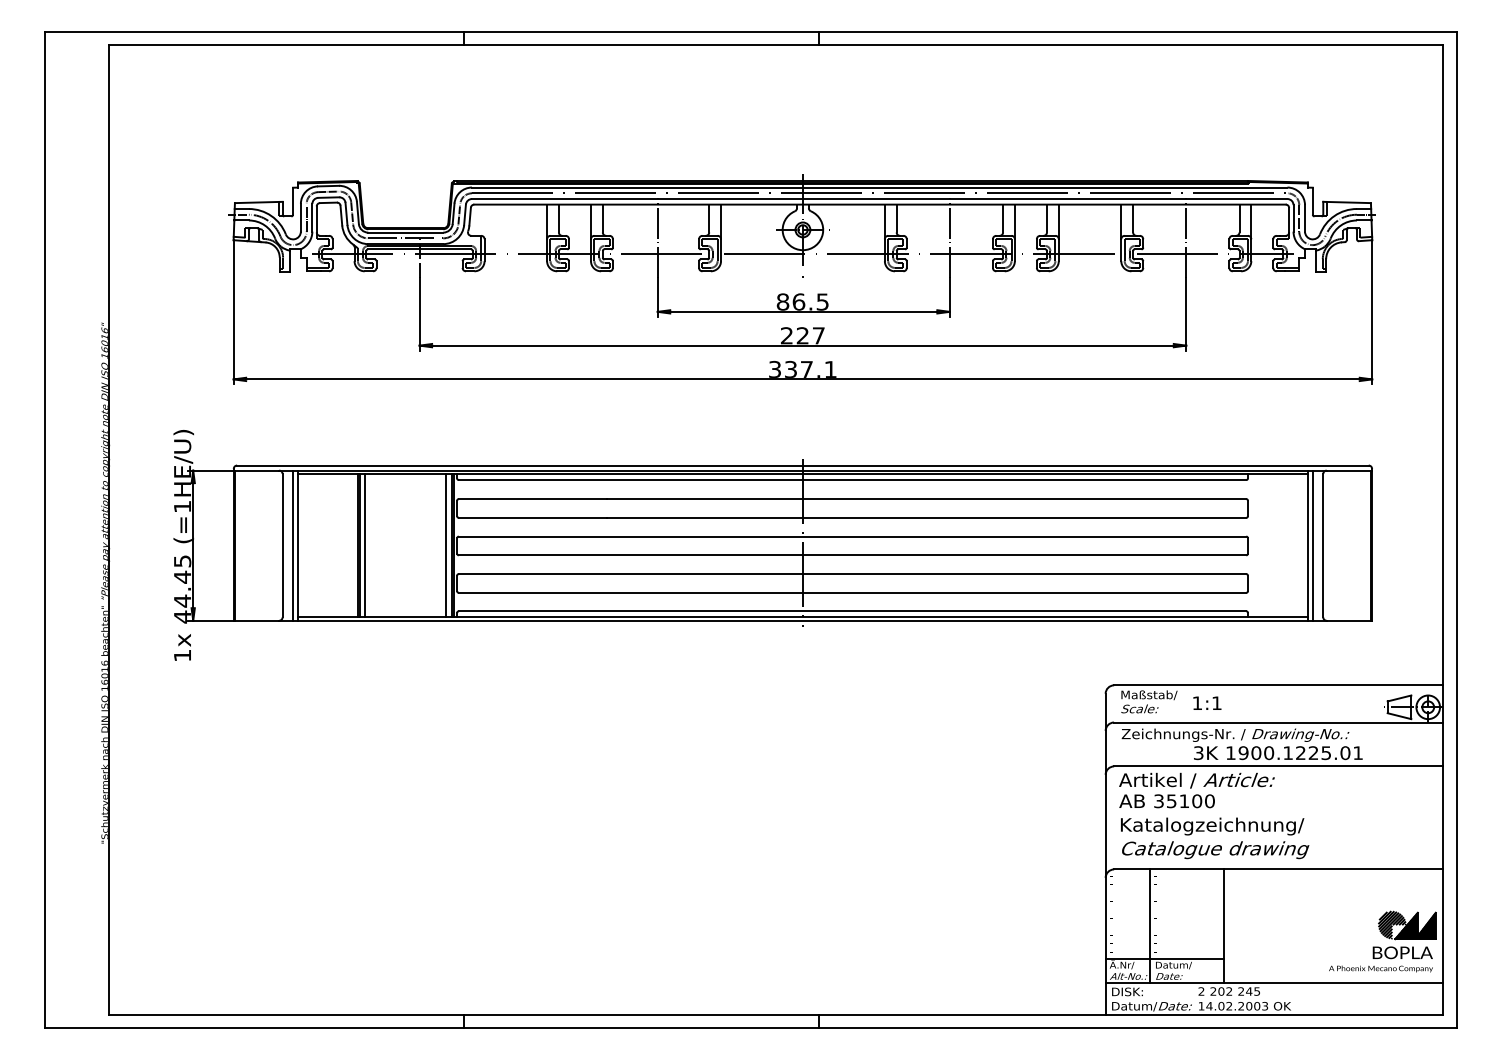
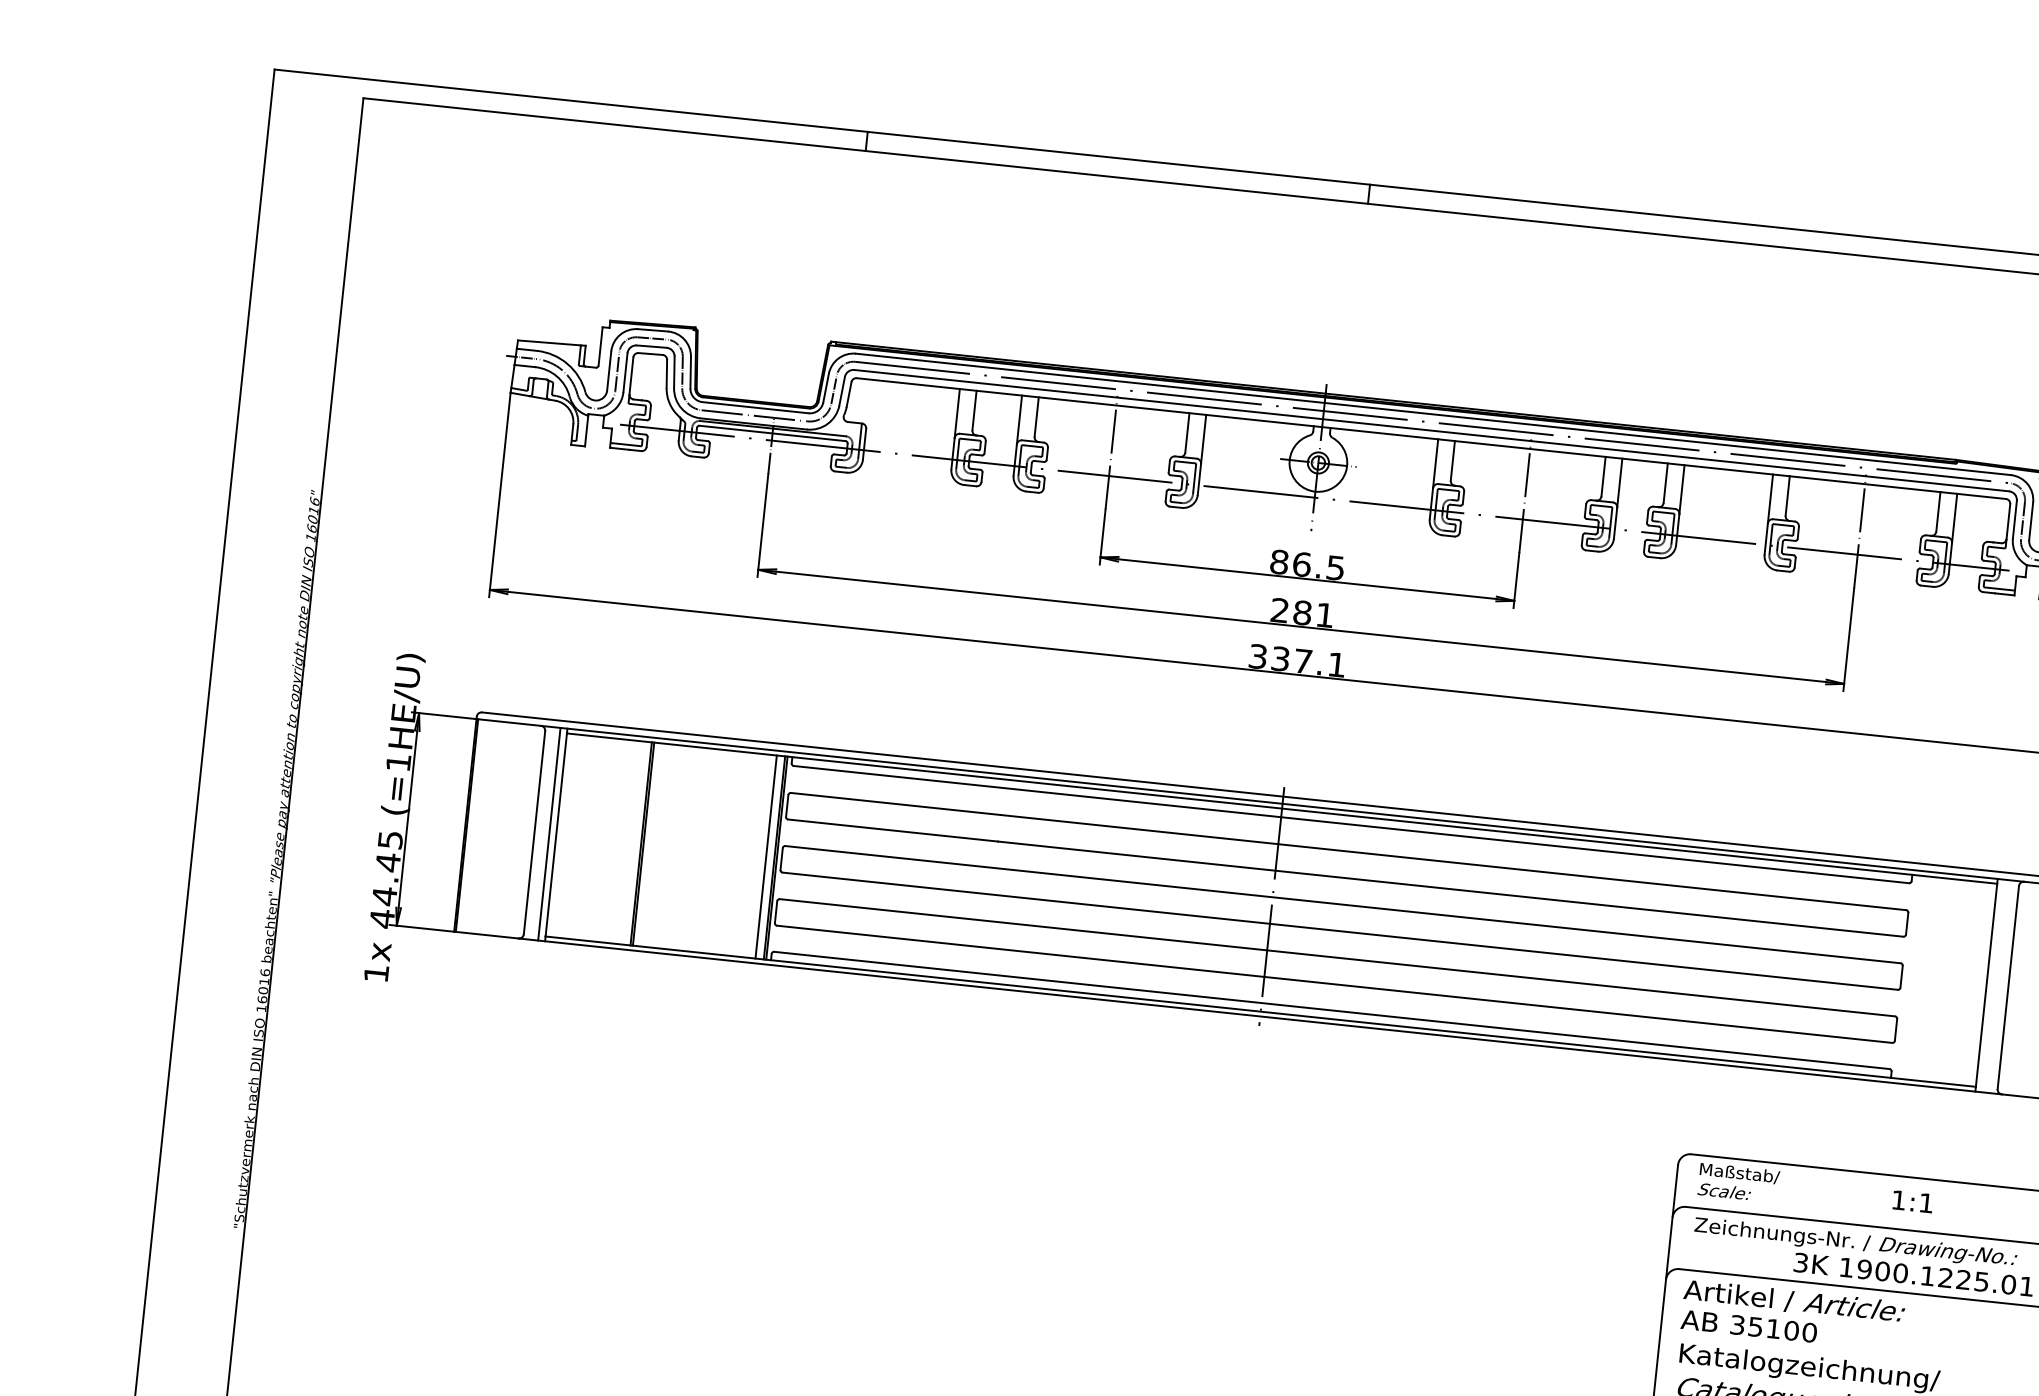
text: (810, 335) -> (1313, 613), 227 -> 281
line: (365, 545) -> (651, 844), removed
line: (1312, 545) -> (1993, 985), removed
text: (1207, 702) -> (1913, 1200), moved

